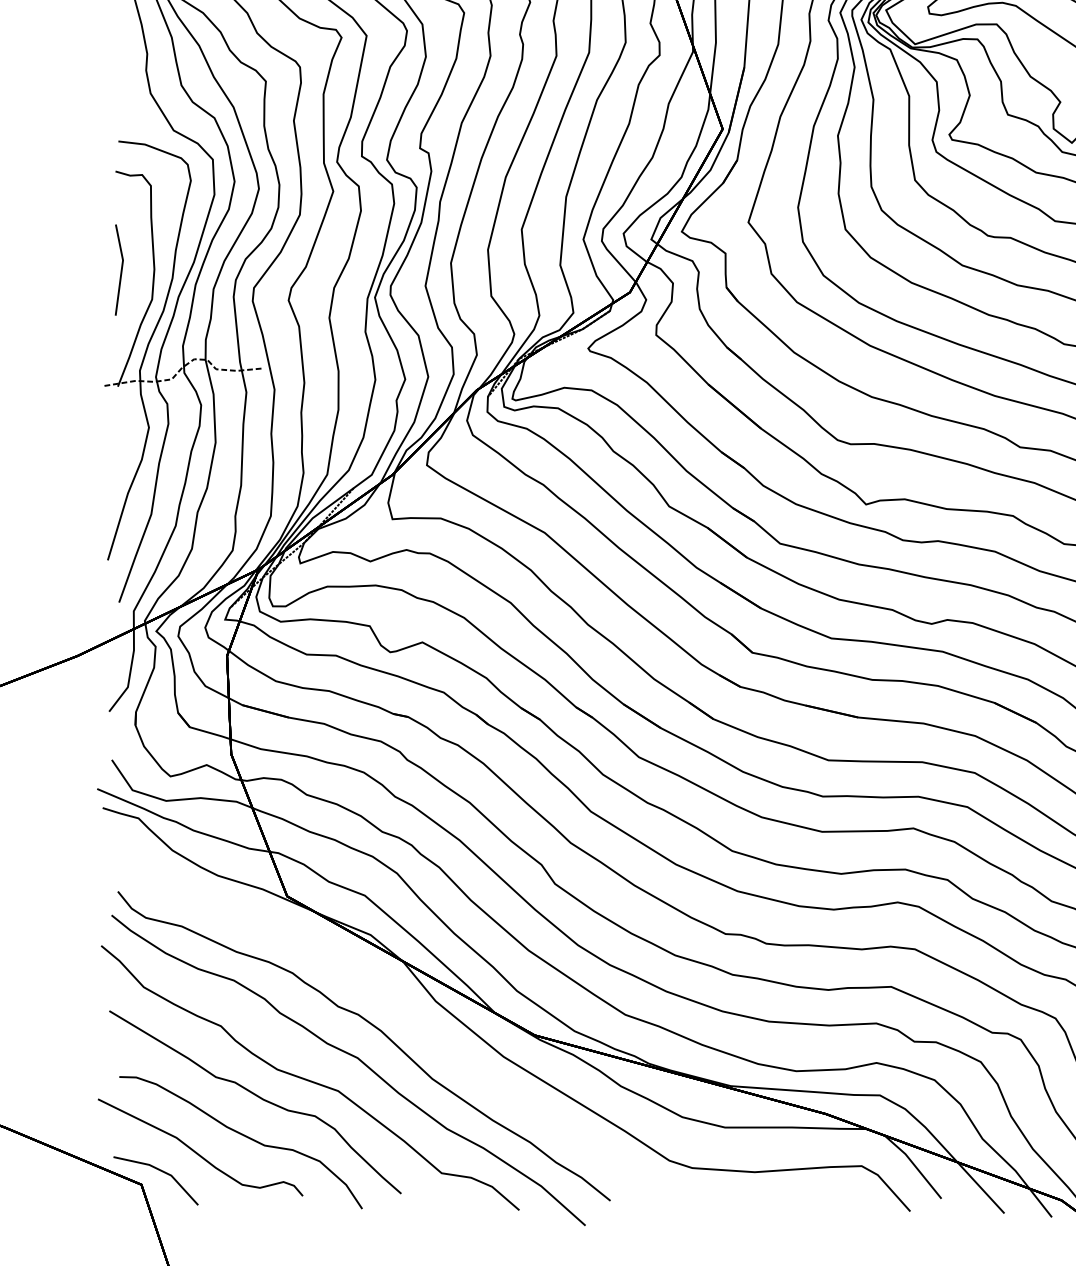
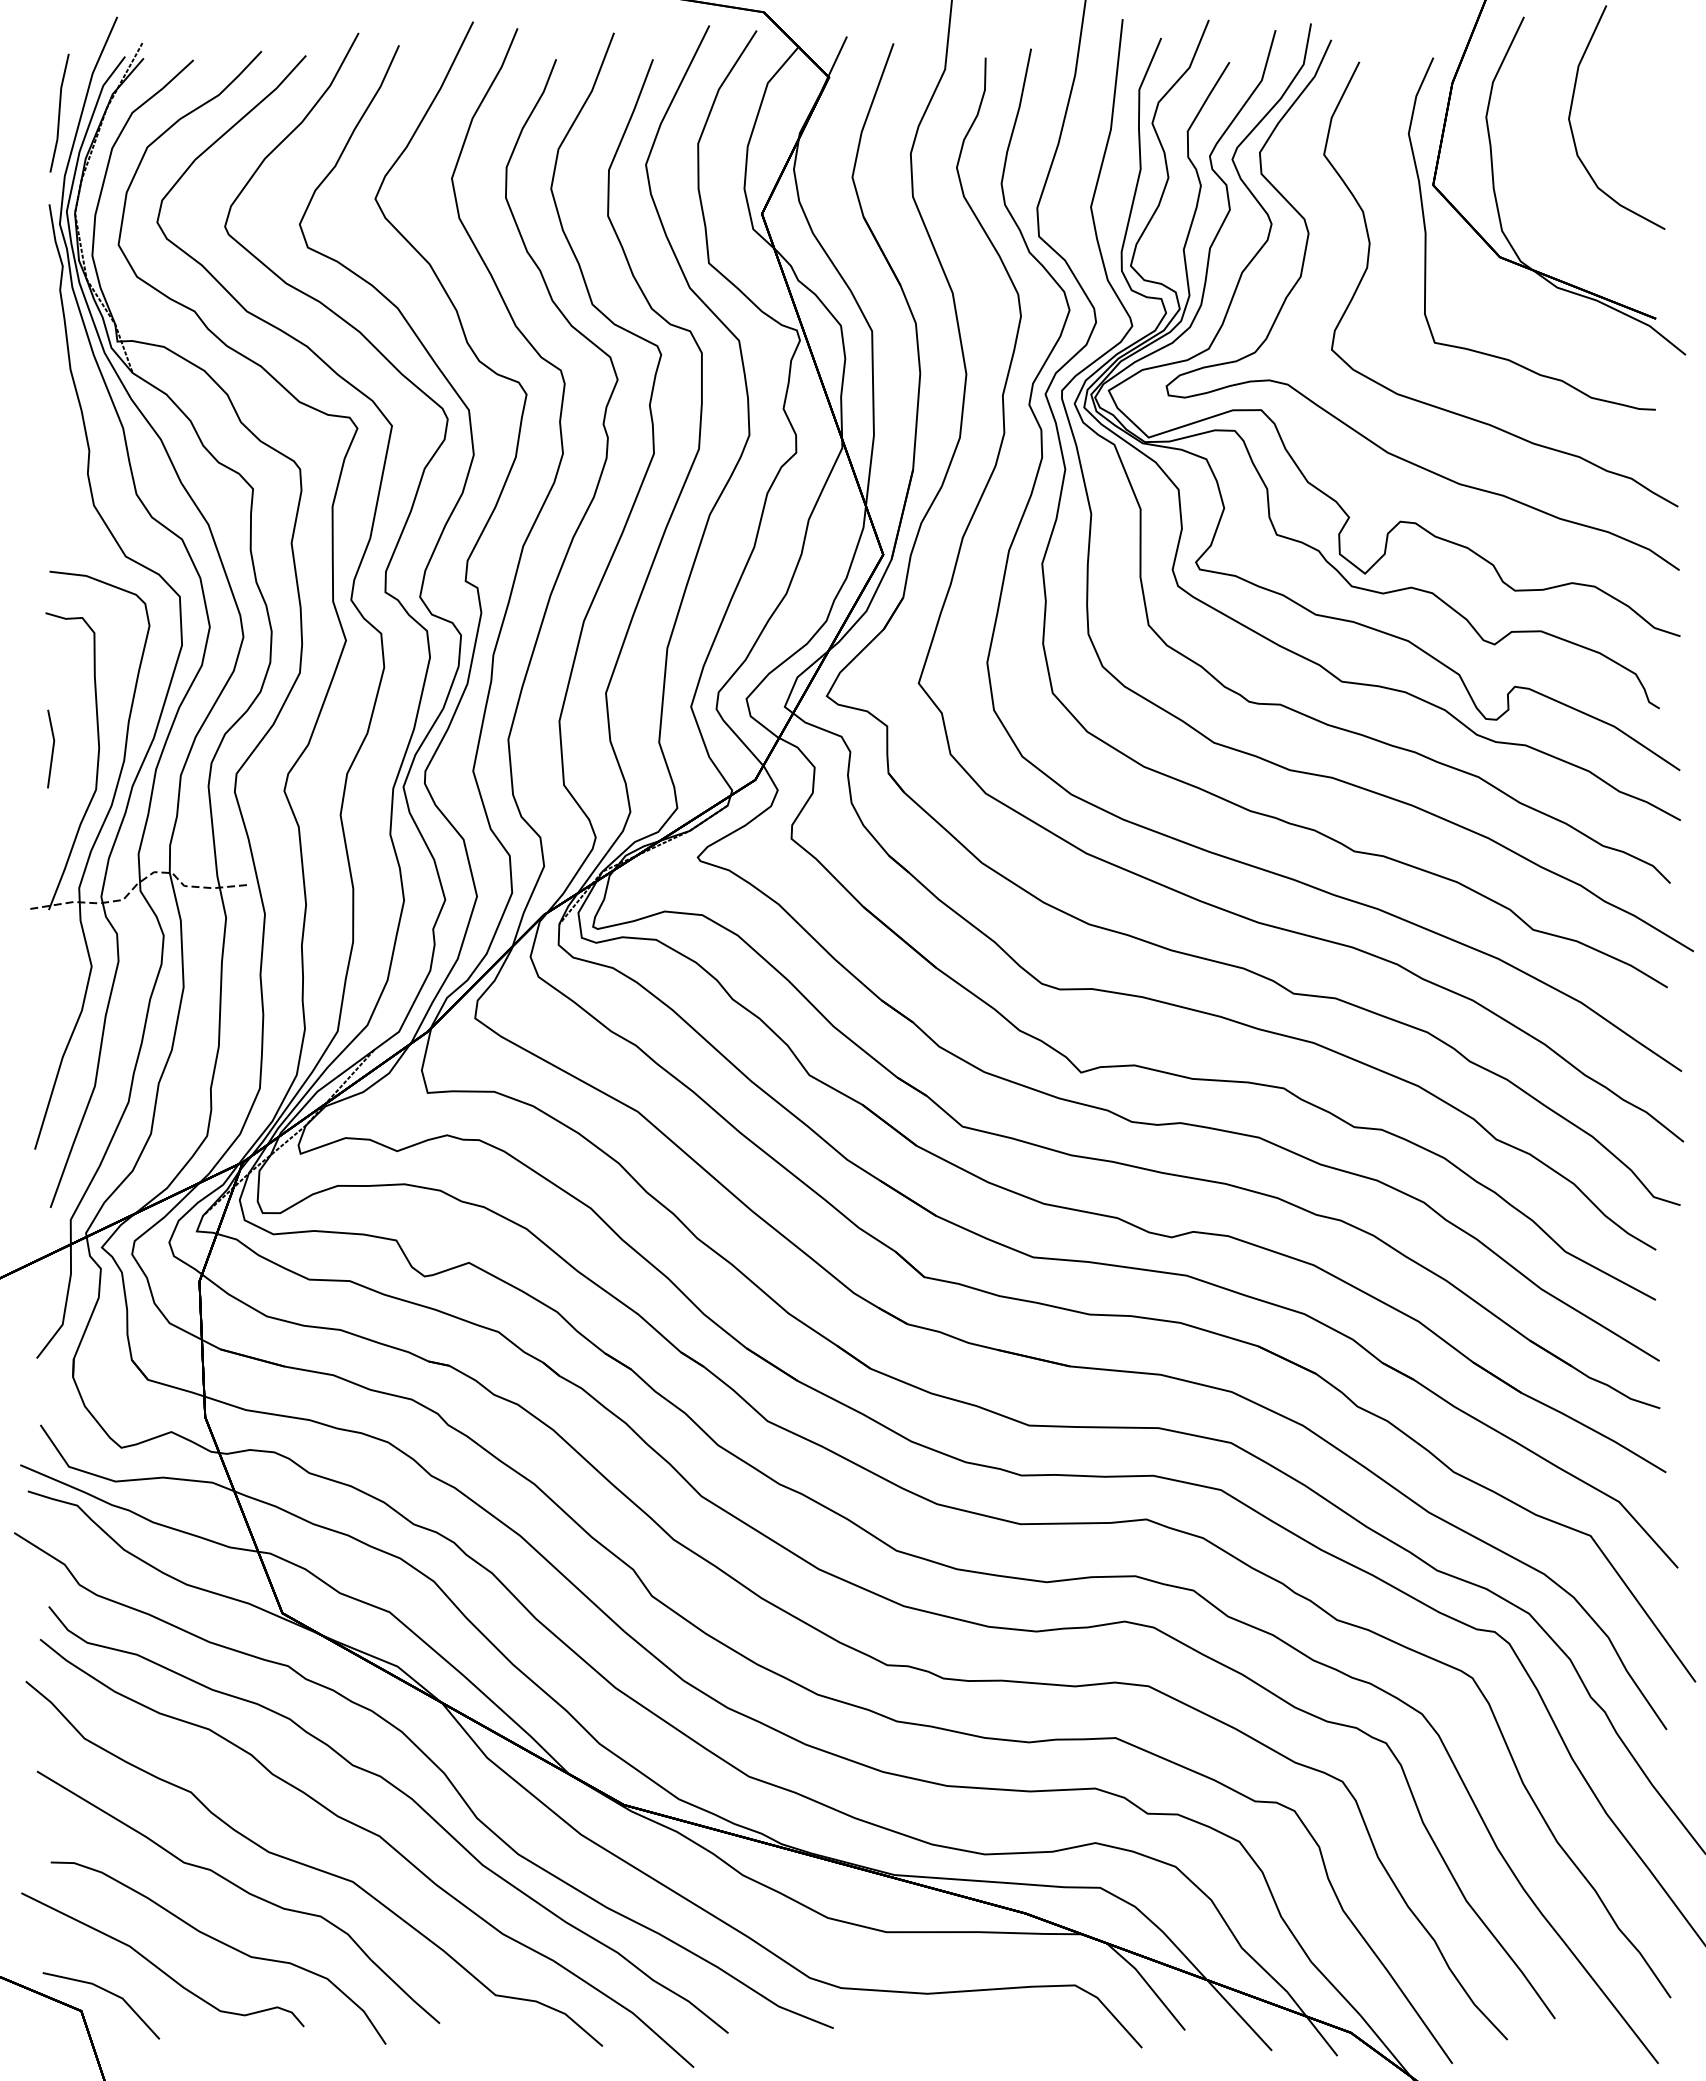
part: (119, 269) -> (51, 748), size x0.62
part: (398, 1008) -> (436, 1767), added

